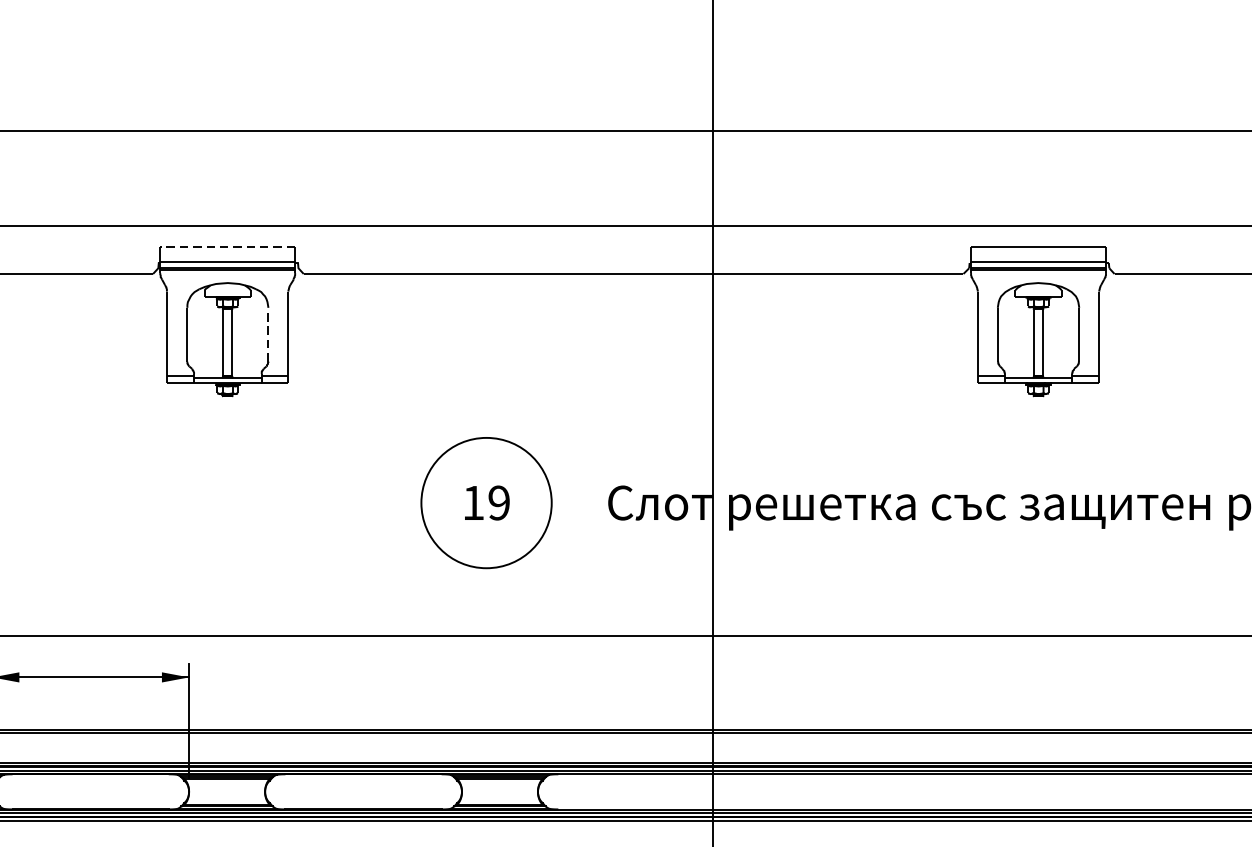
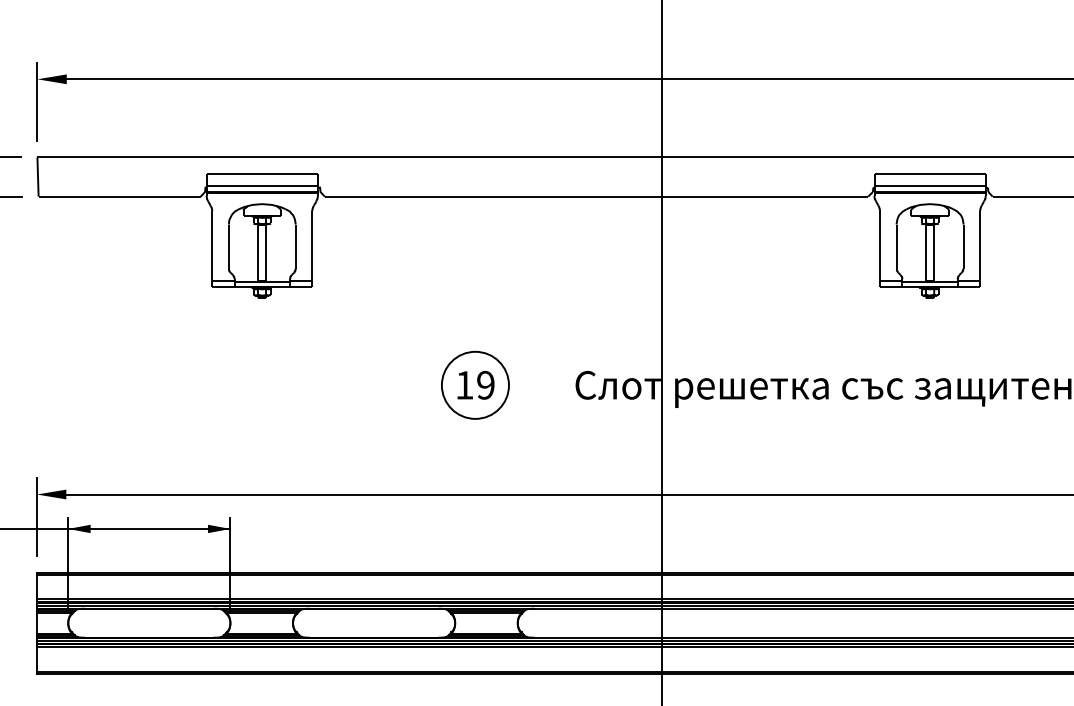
line: (228, 247) -> (262, 174), dashed -> solid
line: (268, 334) -> (295, 246), dashed -> solid
circle: (485, 502) -> (474, 384), size x0.62

